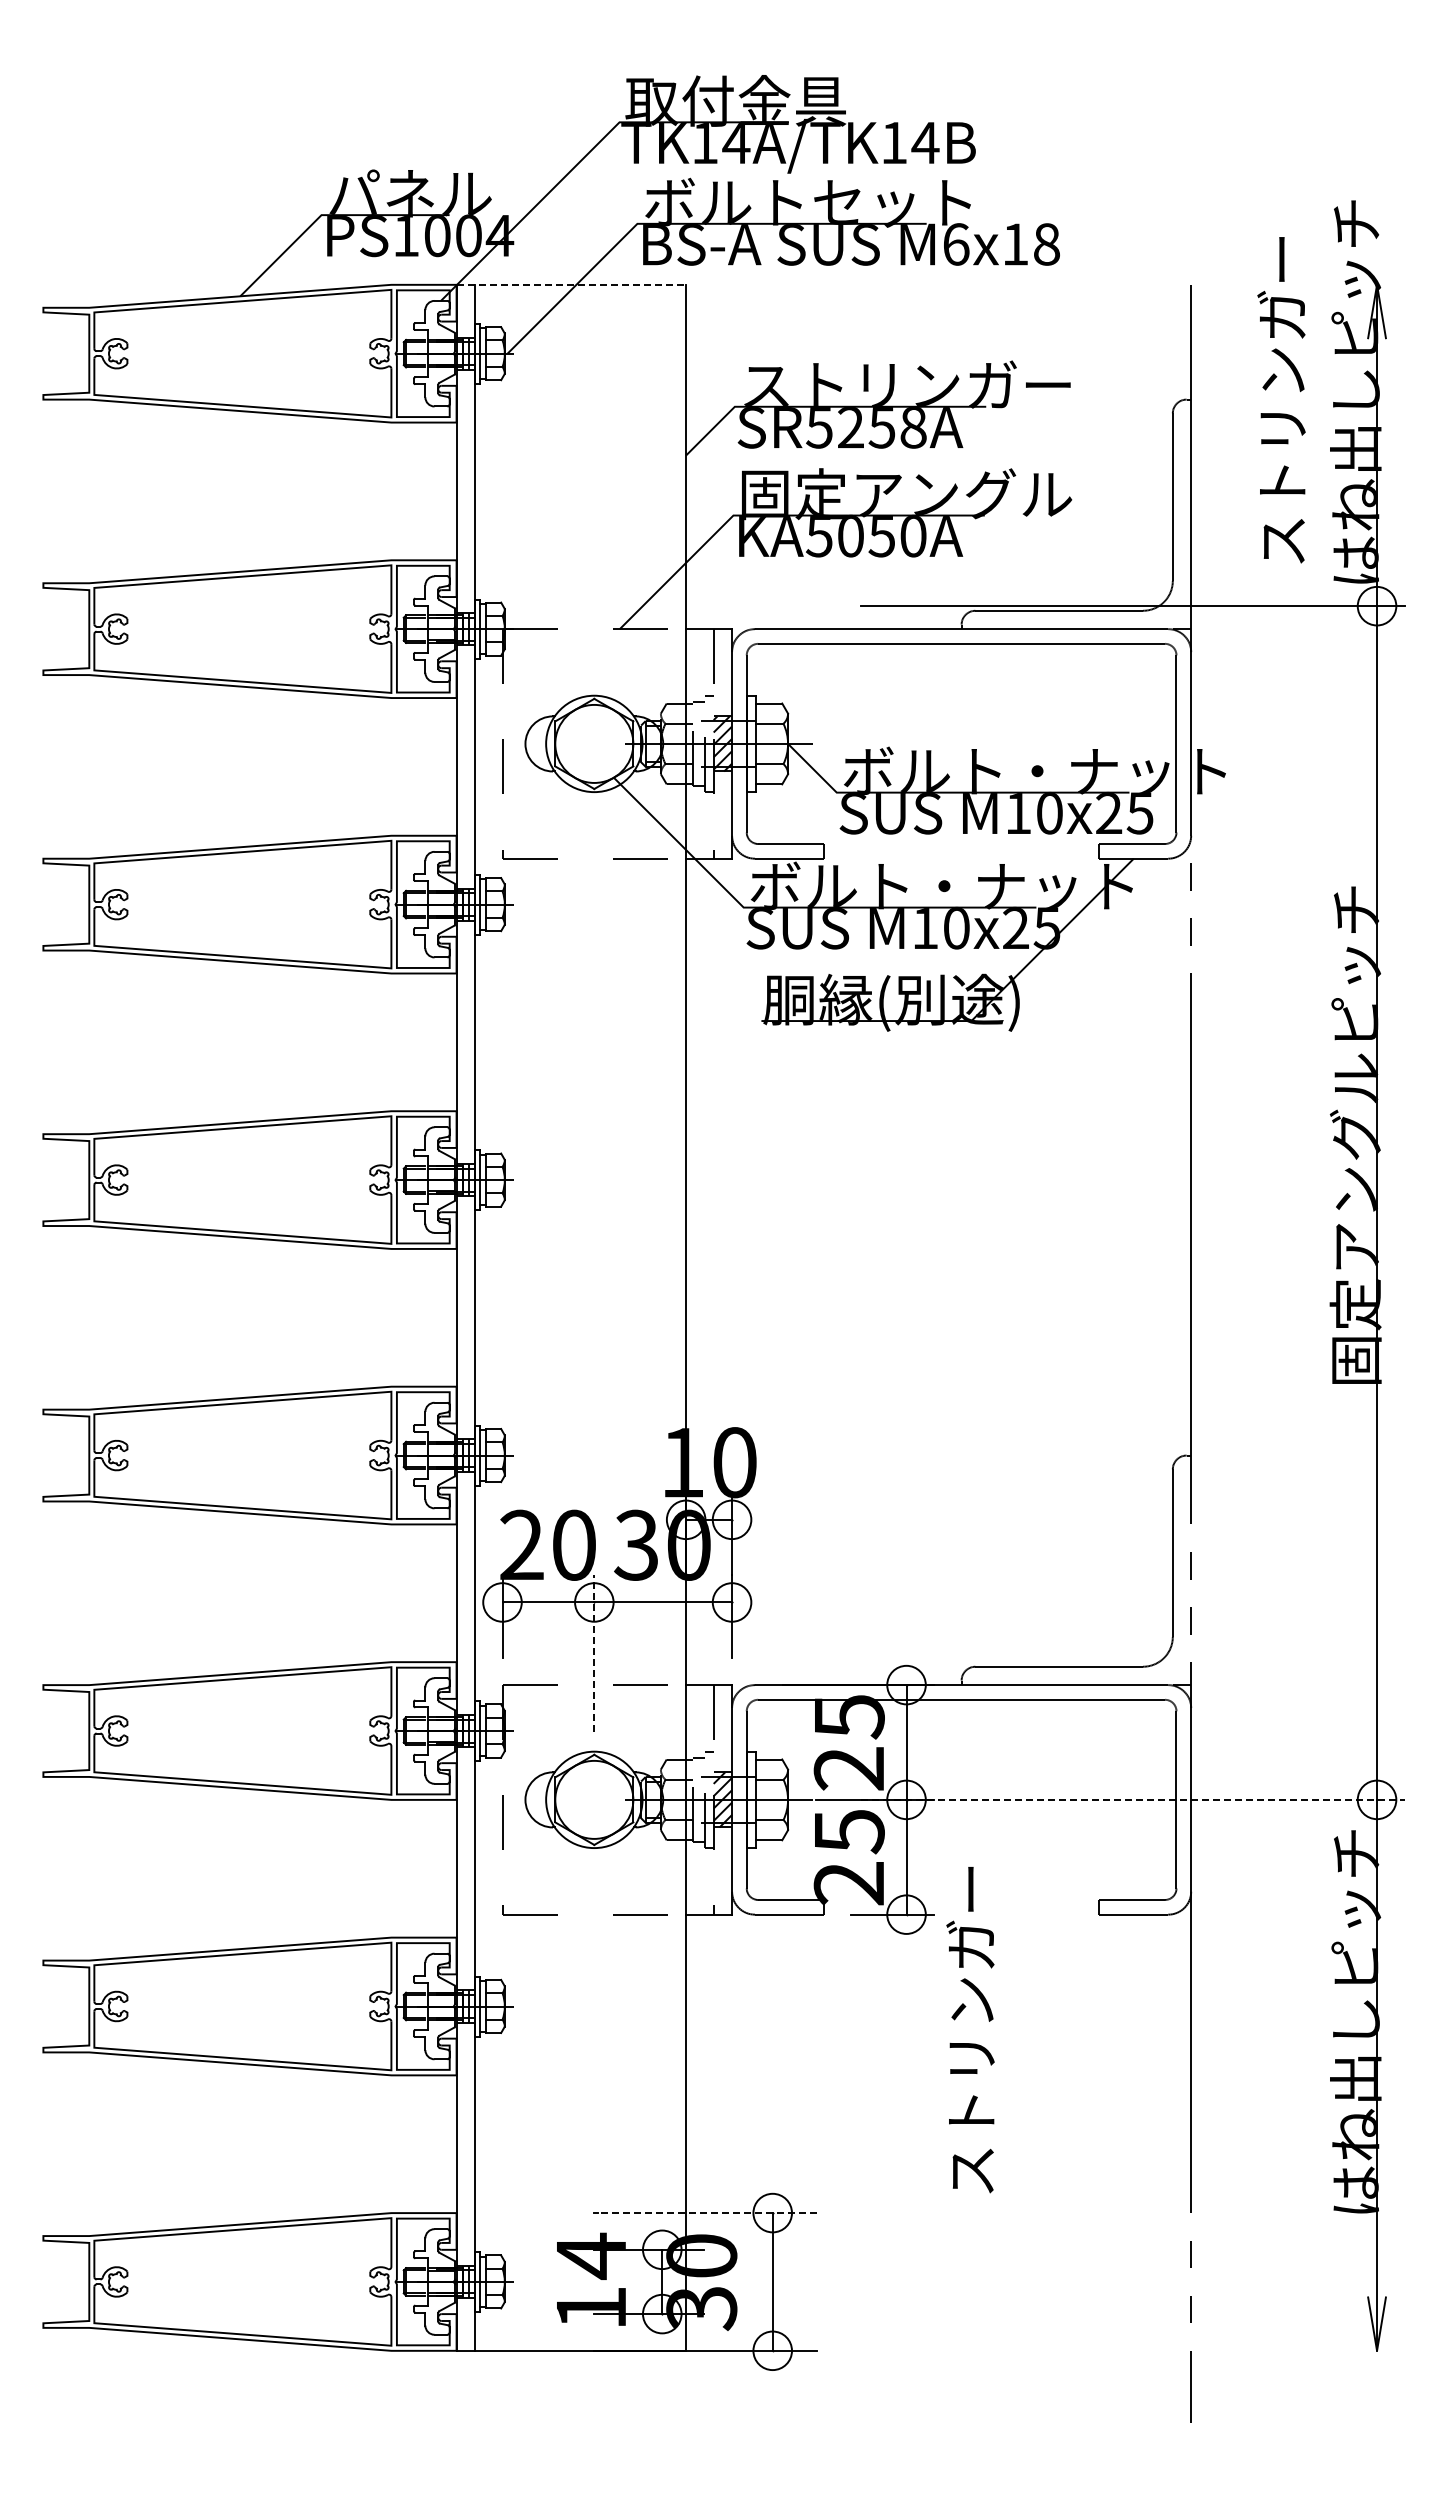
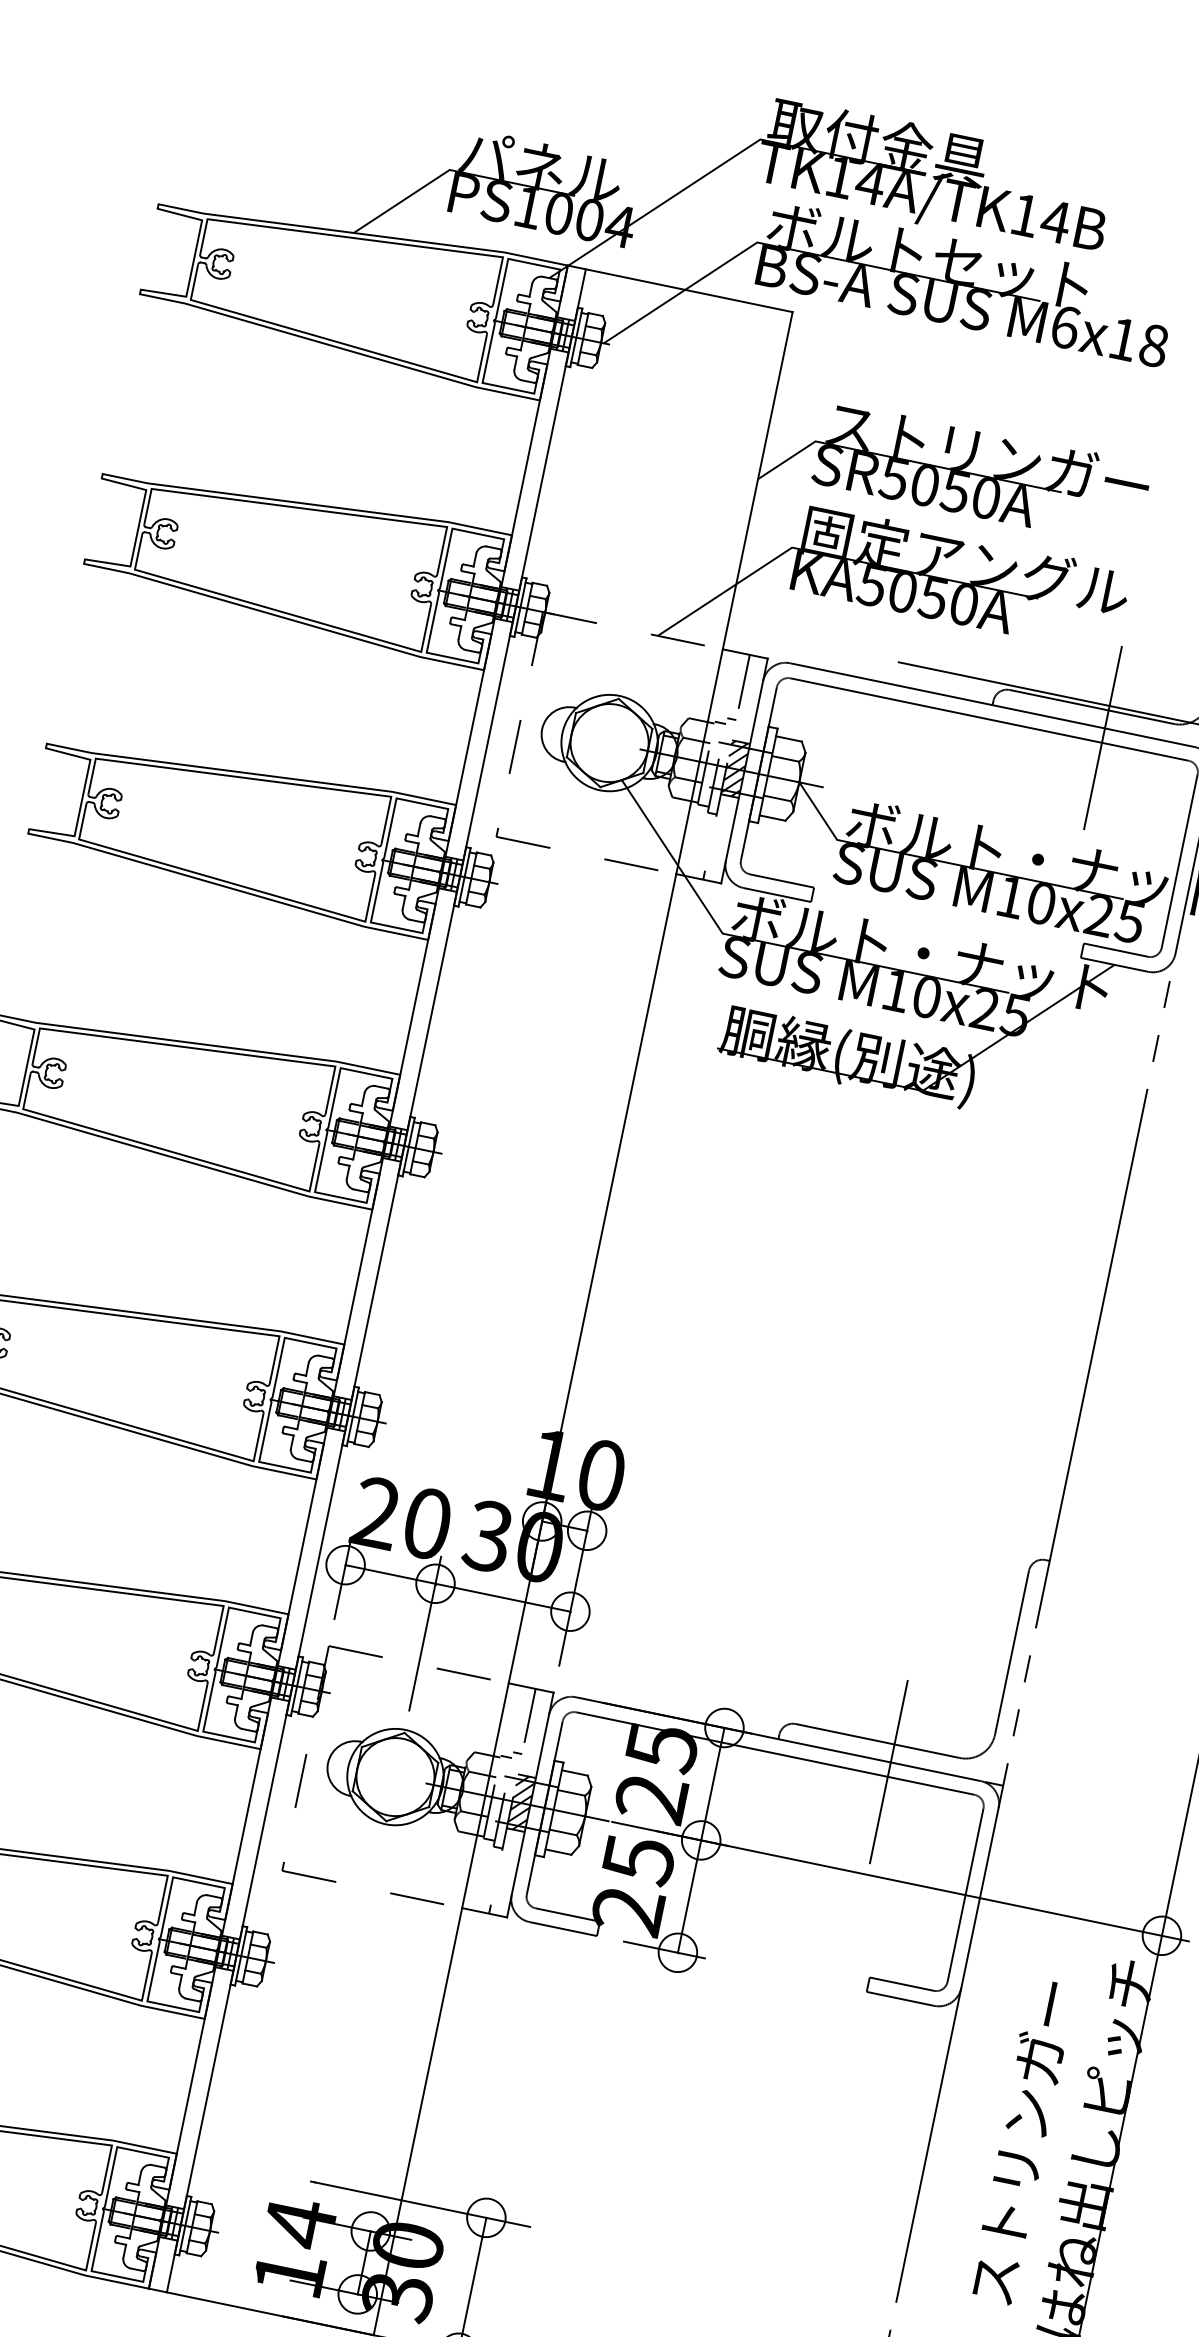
line: (571, 284) -> (680, 288), dashed -> solid
text: (882, 427) -> (955, 491), SR5258A -> SR5050A
line: (1076, 638) -> (1103, 737), added
line: (594, 1653) -> (425, 1633), dashed -> solid
line: (1076, 1694) -> (889, 1771), added
line: (1132, 1799) -> (922, 1885), dashed -> solid
text: (970, 2030) -> (1021, 2142), moved
line: (707, 2213) -> (422, 2205), dashed -> solid

